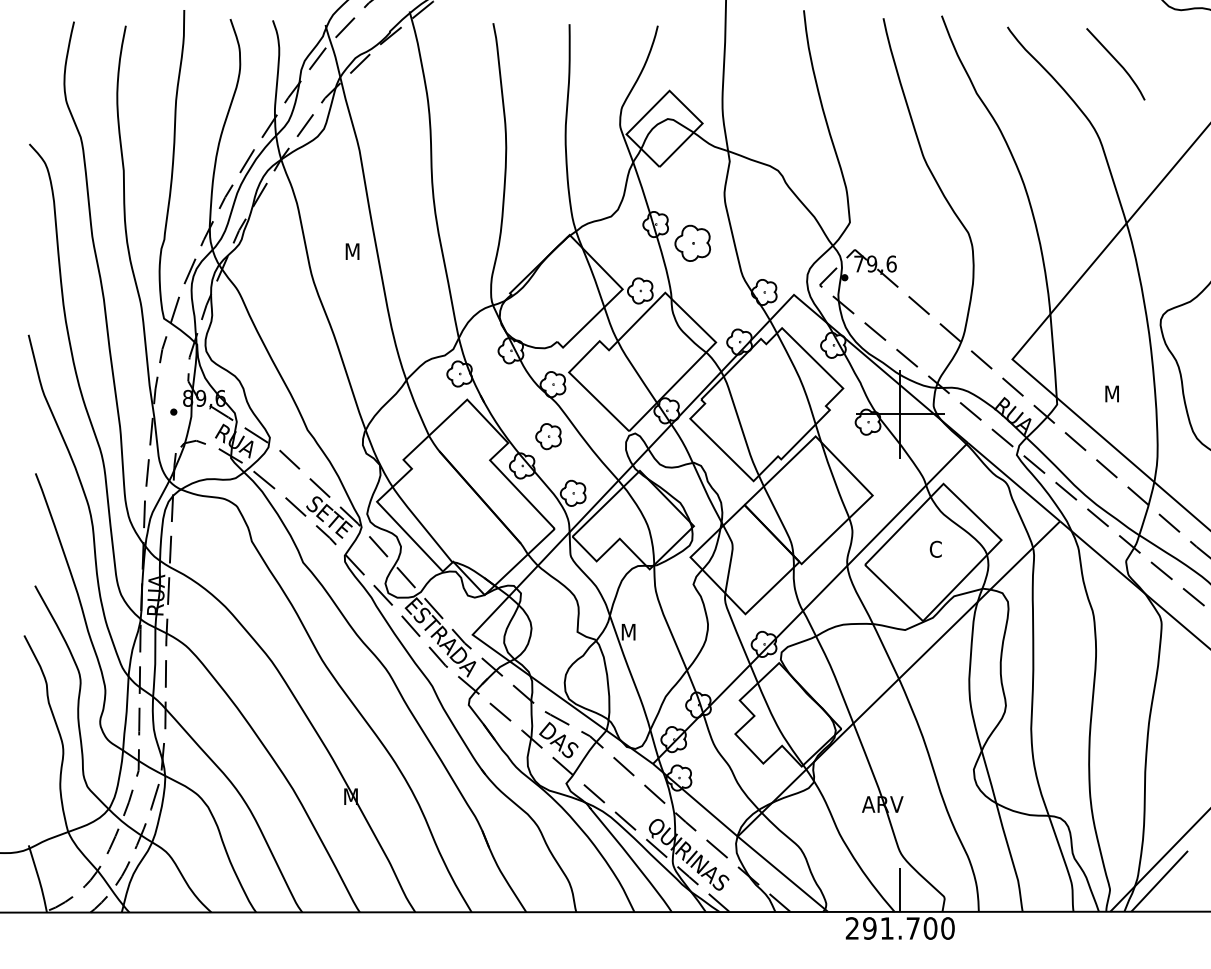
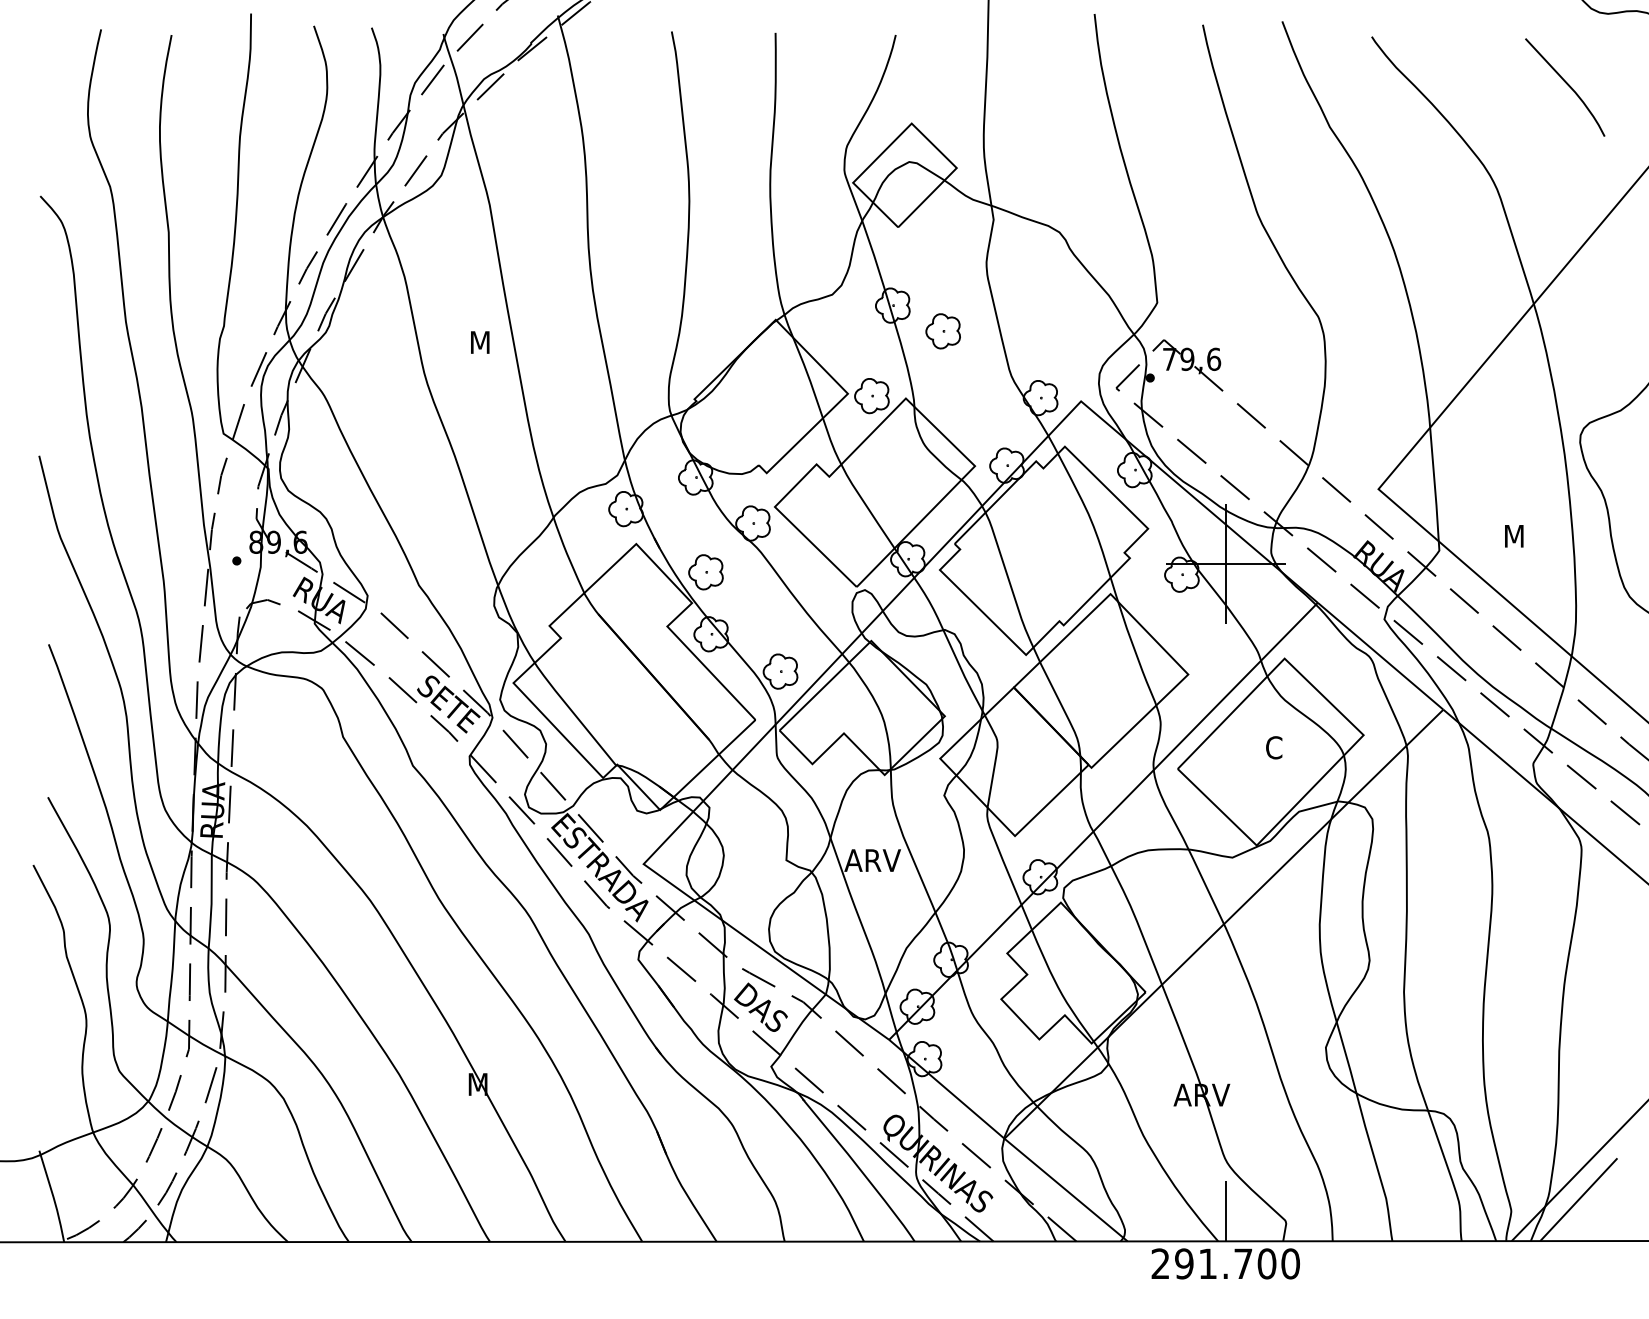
curve: (1117, 62) -> (1567, 85), moved
part: (692, 243) -> (942, 331), size x0.71
part: (548, 436) -> (705, 572), moved
text: (640, 632) -> (872, 860), M -> ARV

